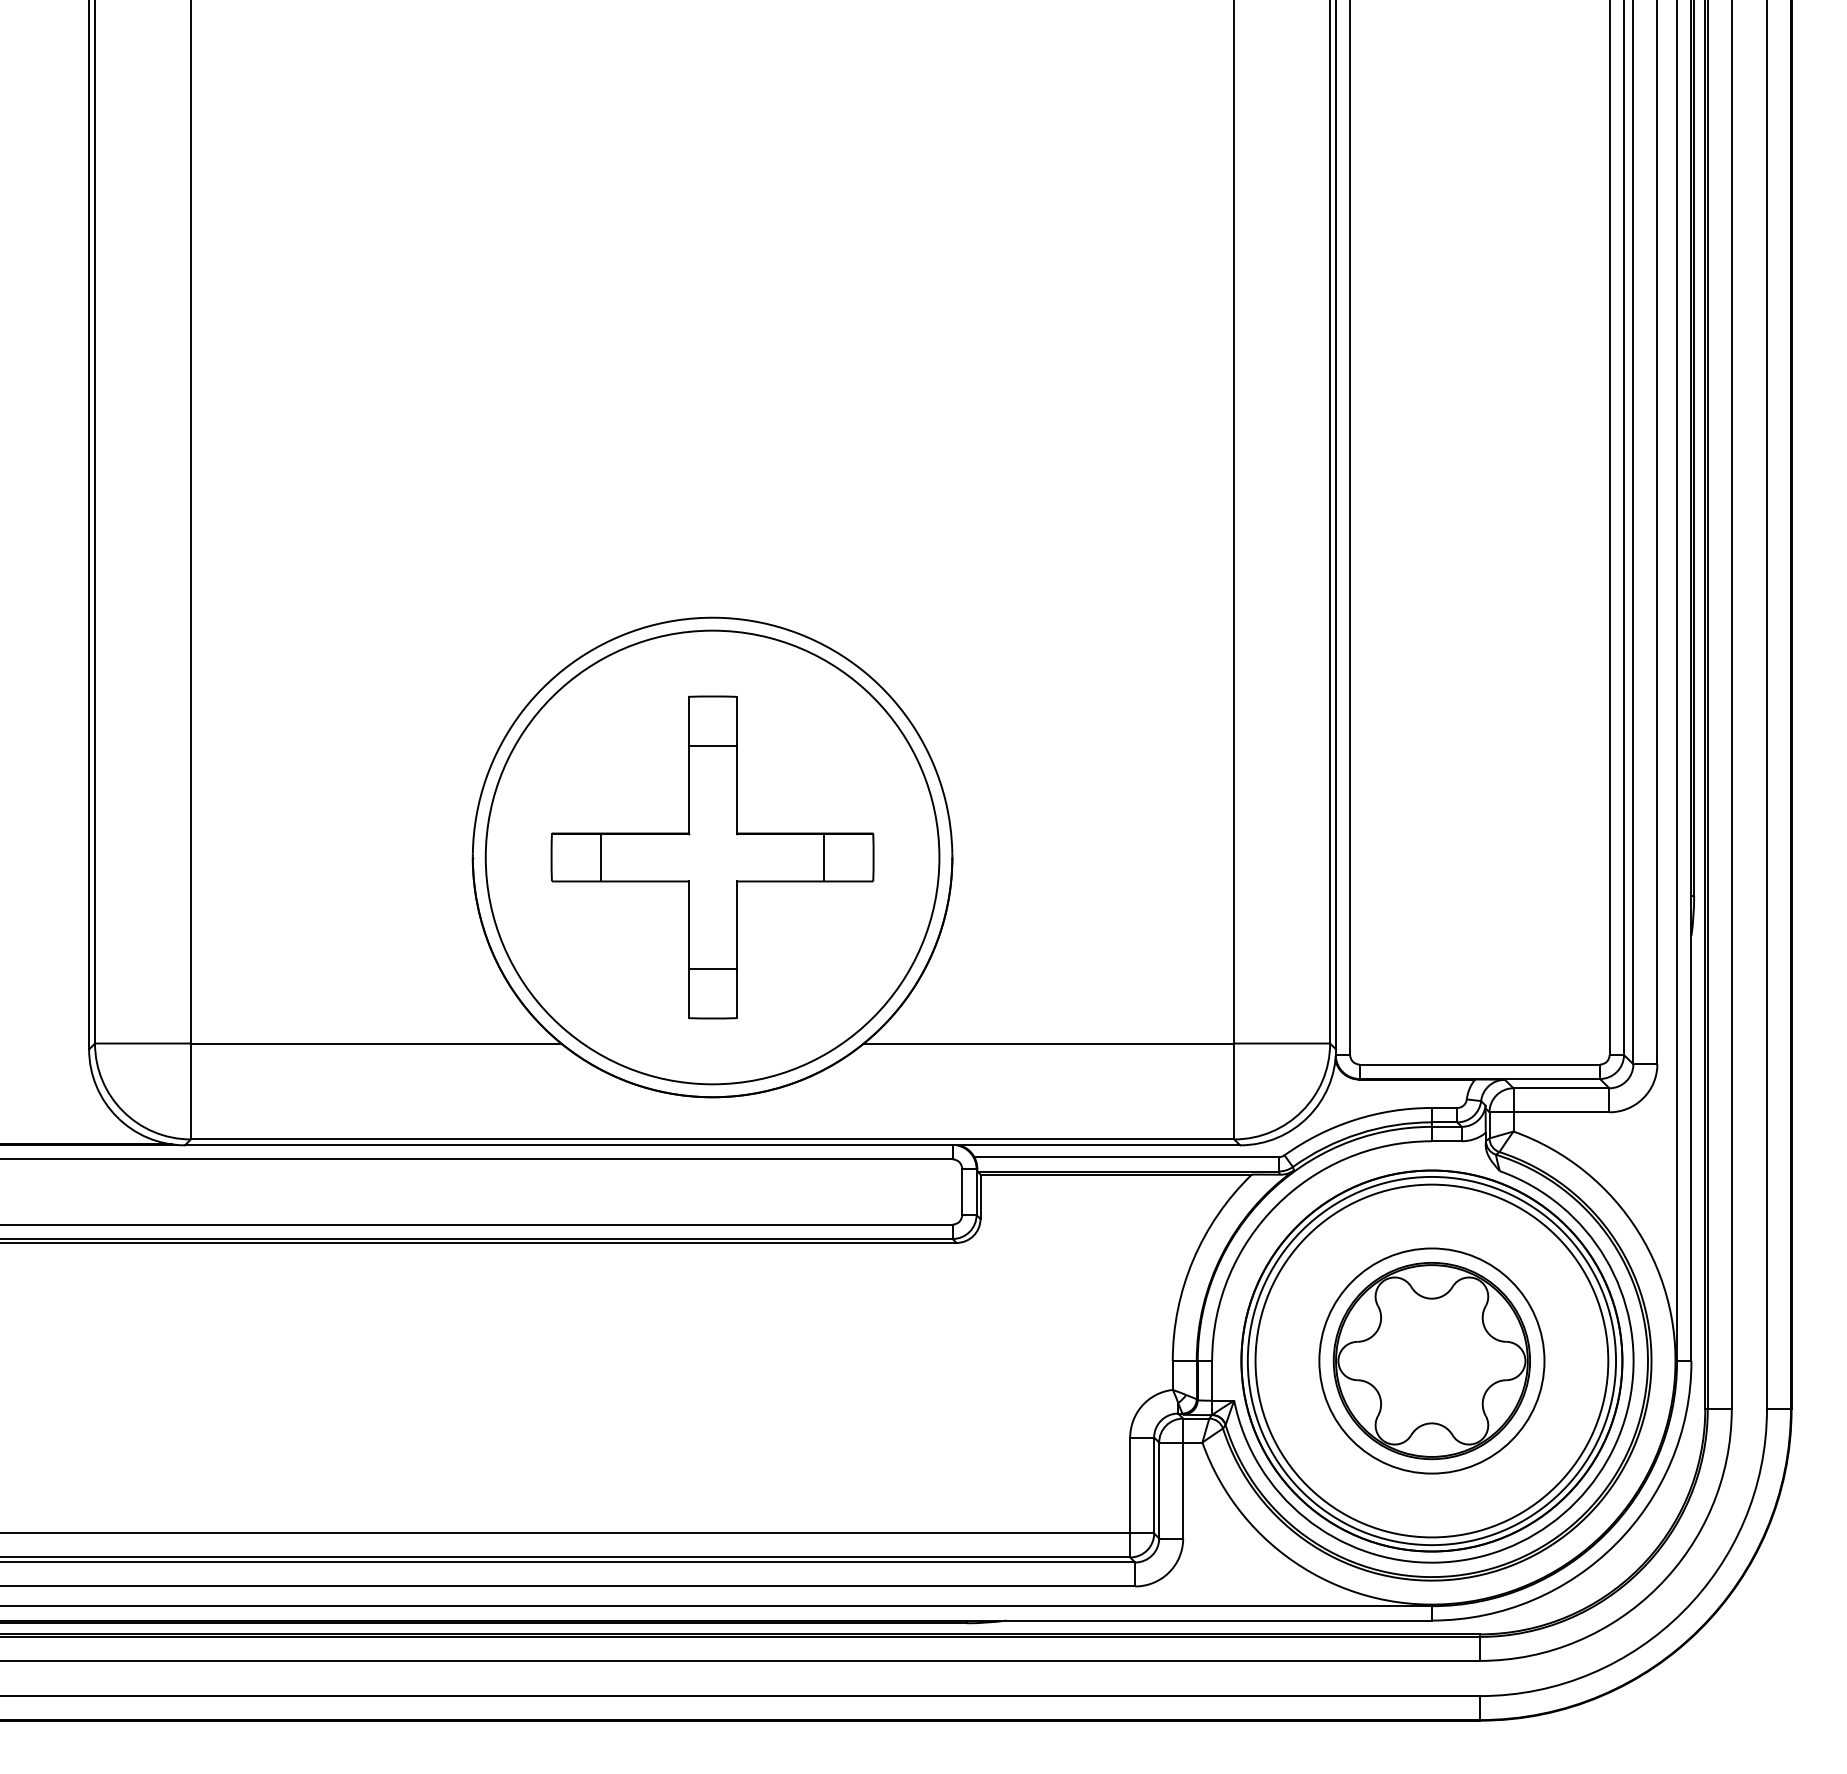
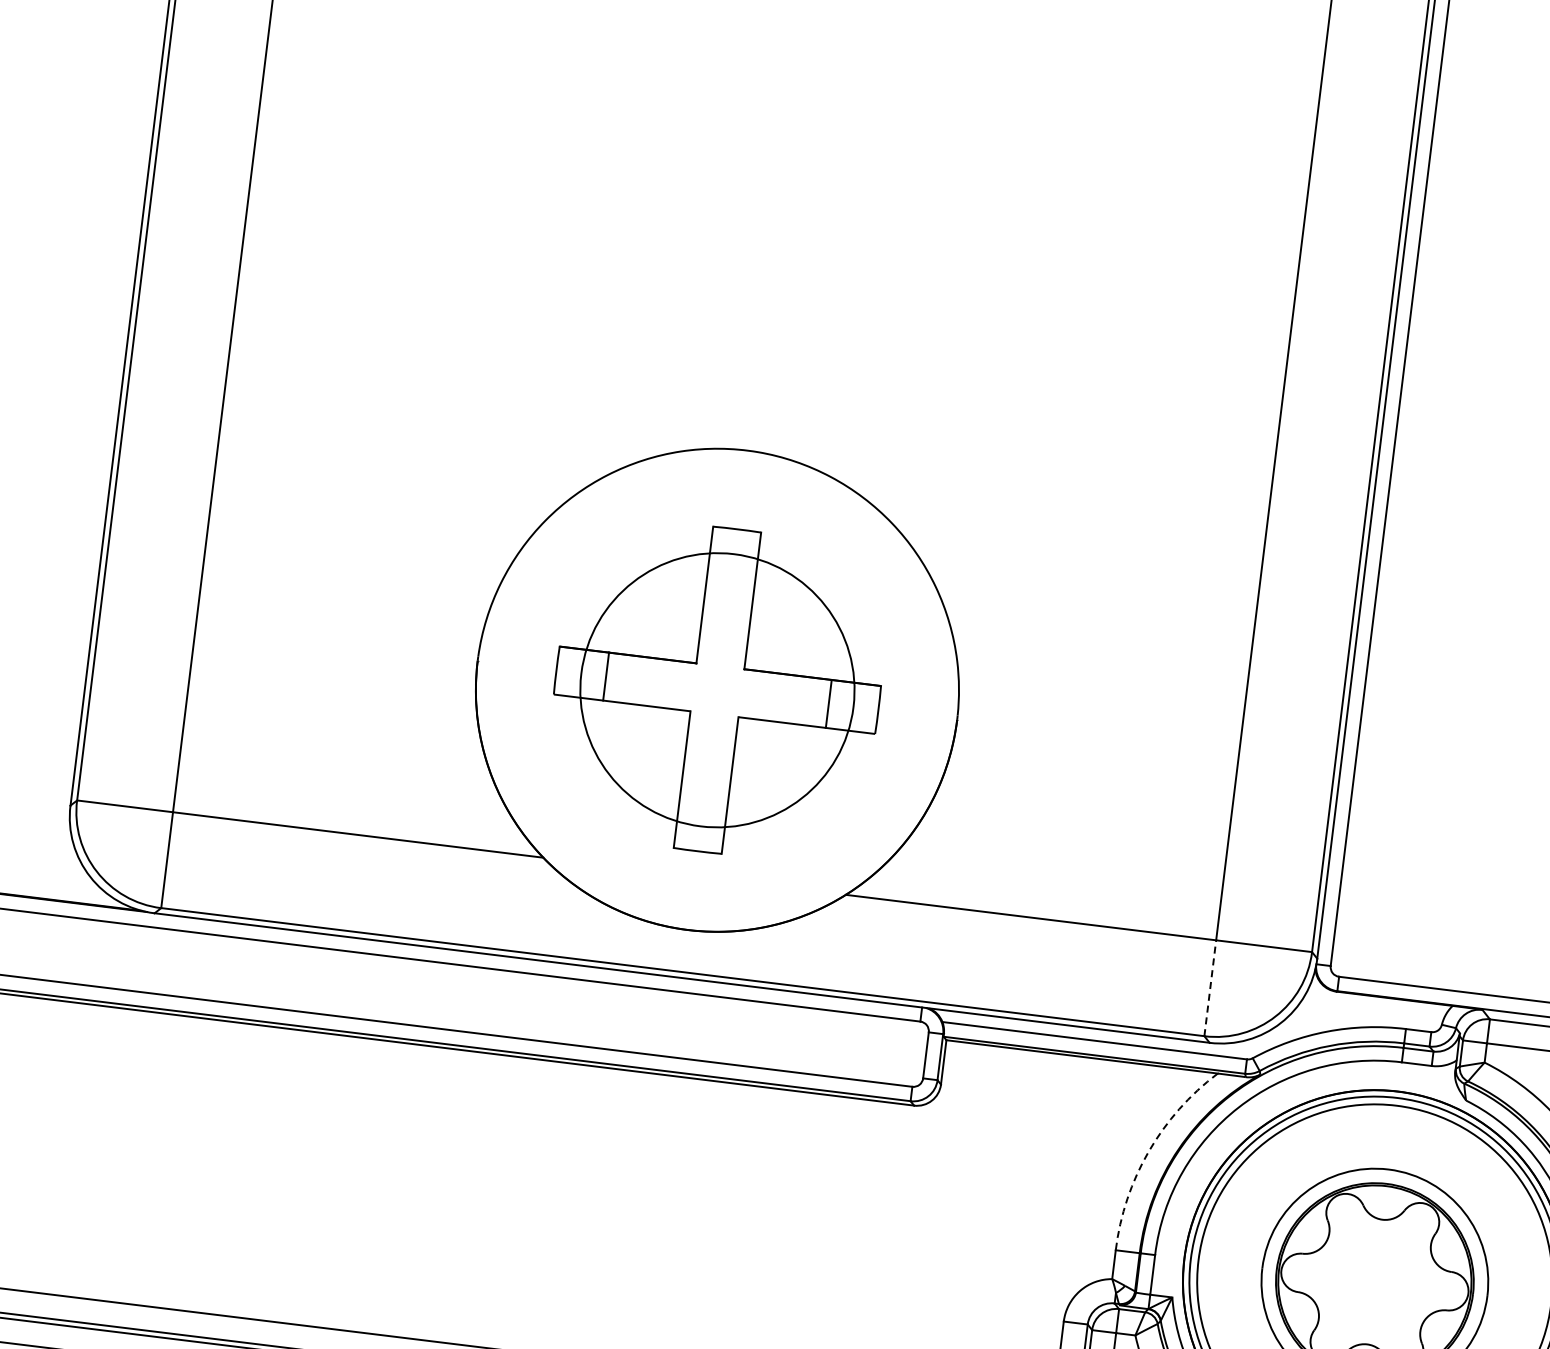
line: (712, 746) -> (730, 579), removed
circle: (712, 857) -> (717, 690), size x0.6
line: (712, 968) -> (703, 801), removed
line: (1234, 1091) -> (1210, 988), solid -> dashed
arc: (1193, 1259) -> (1148, 1151), solid -> dashed

